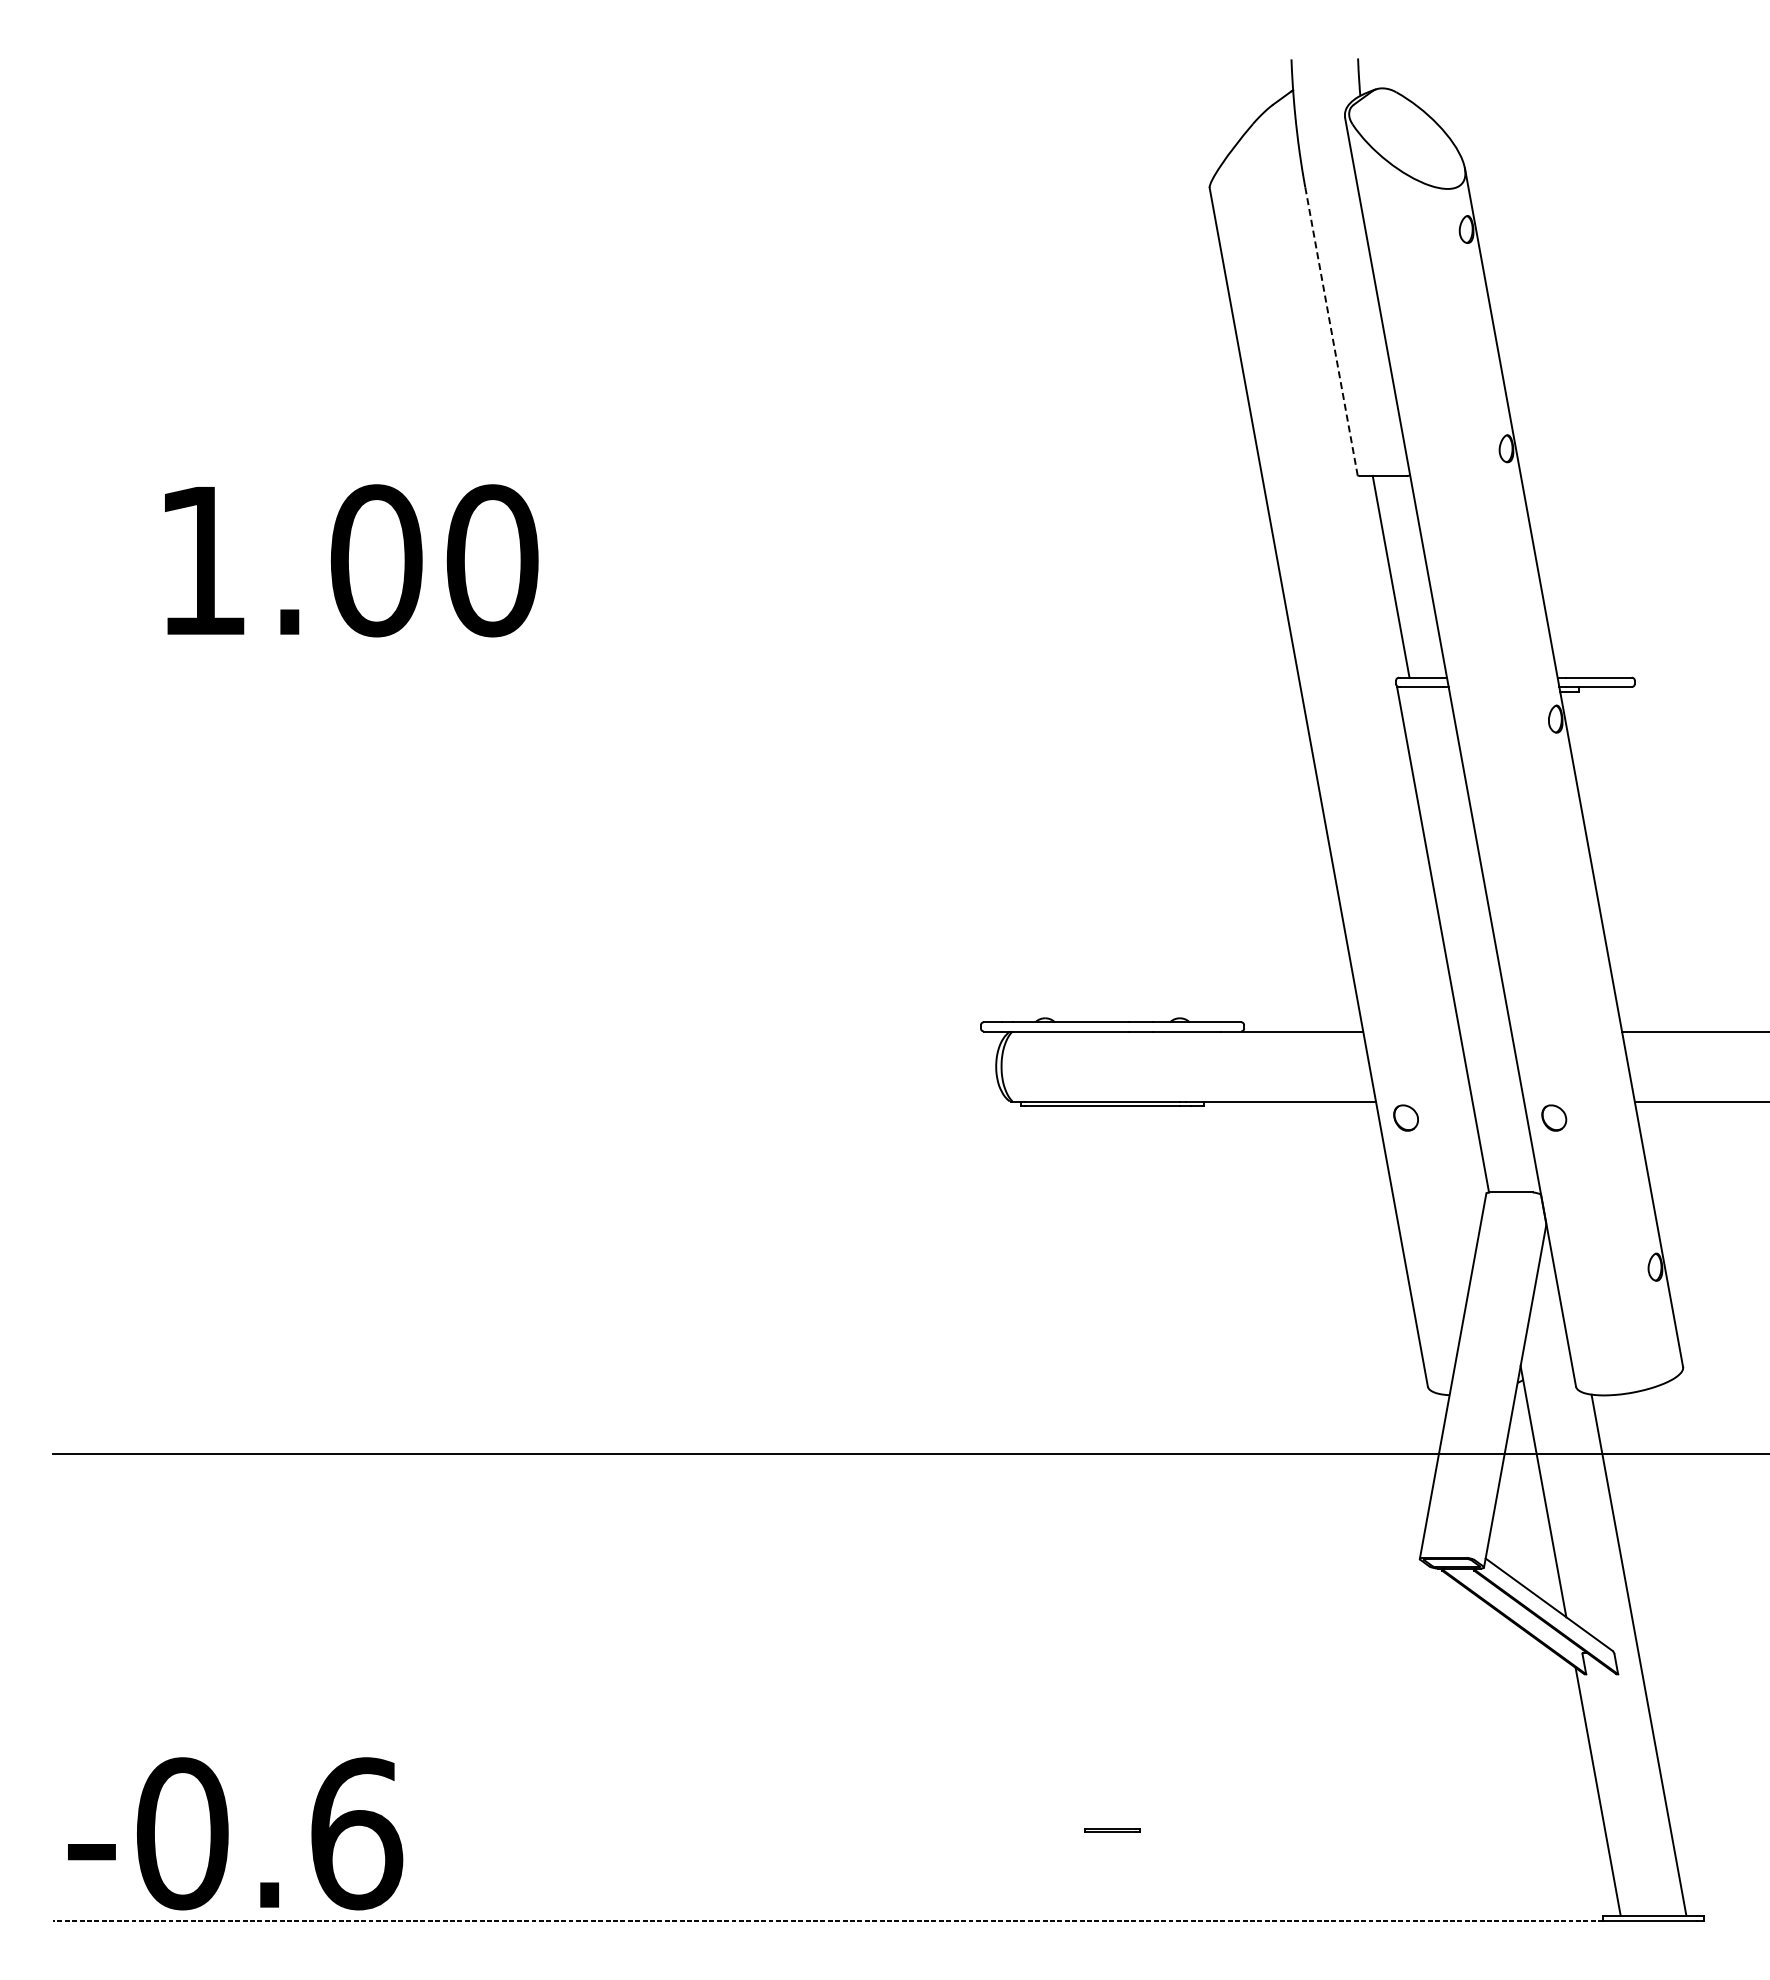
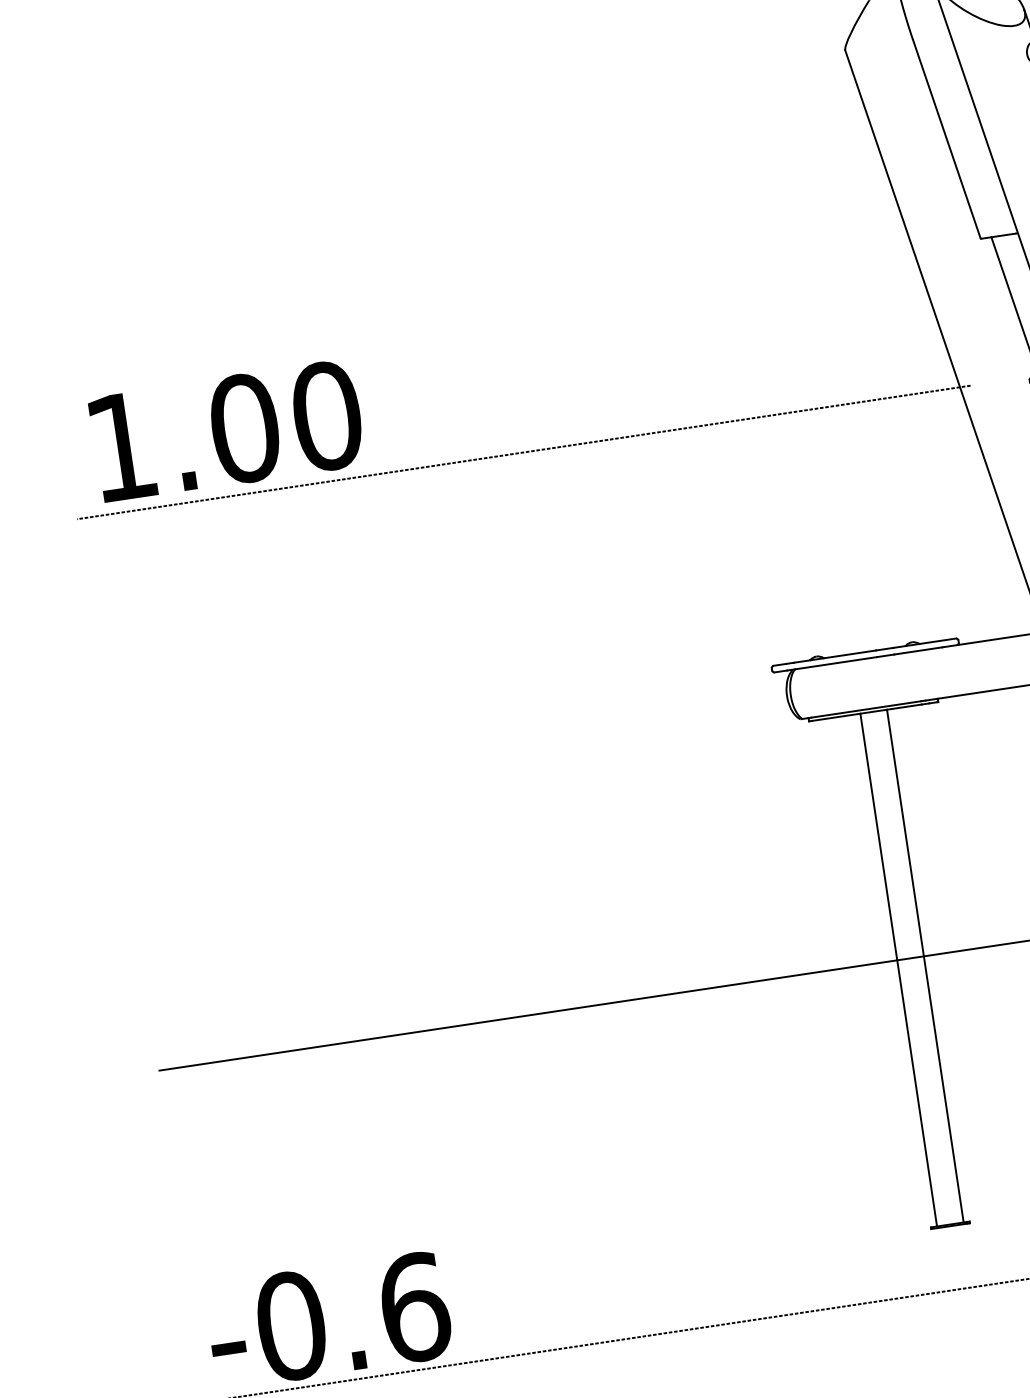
line: (1331, 331) -> (946, 139), dashed -> solid
text: (351, 560) -> (227, 430), moved
line: (683, 676) -> (523, 452), added
line: (1093, 1467) -> (898, 969), added
line: (1131, 1467) -> (925, 965), added

